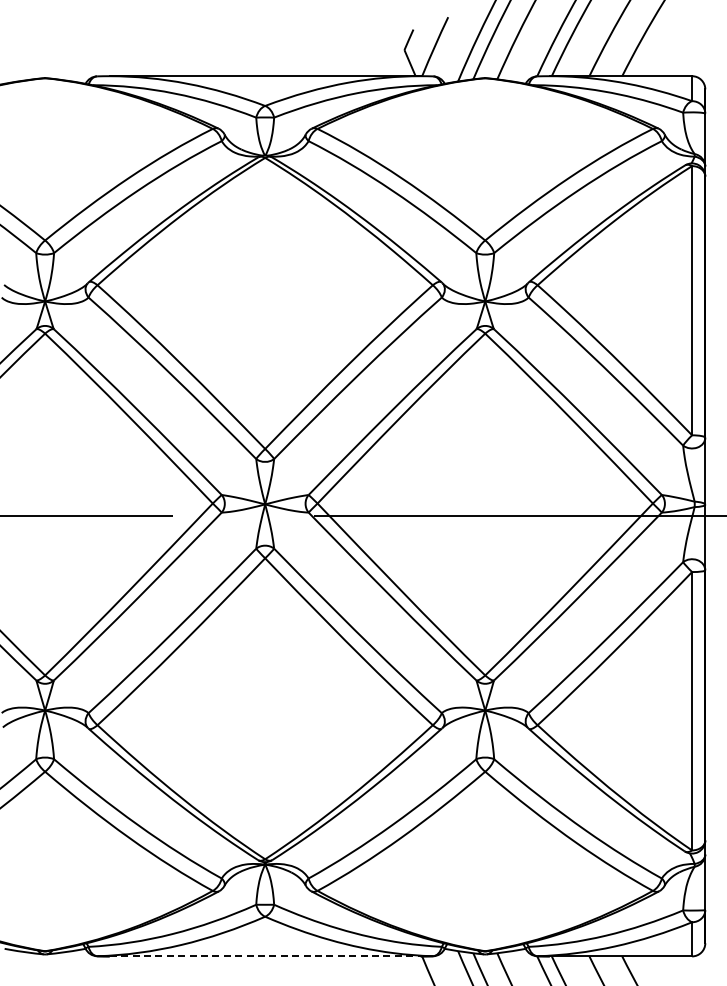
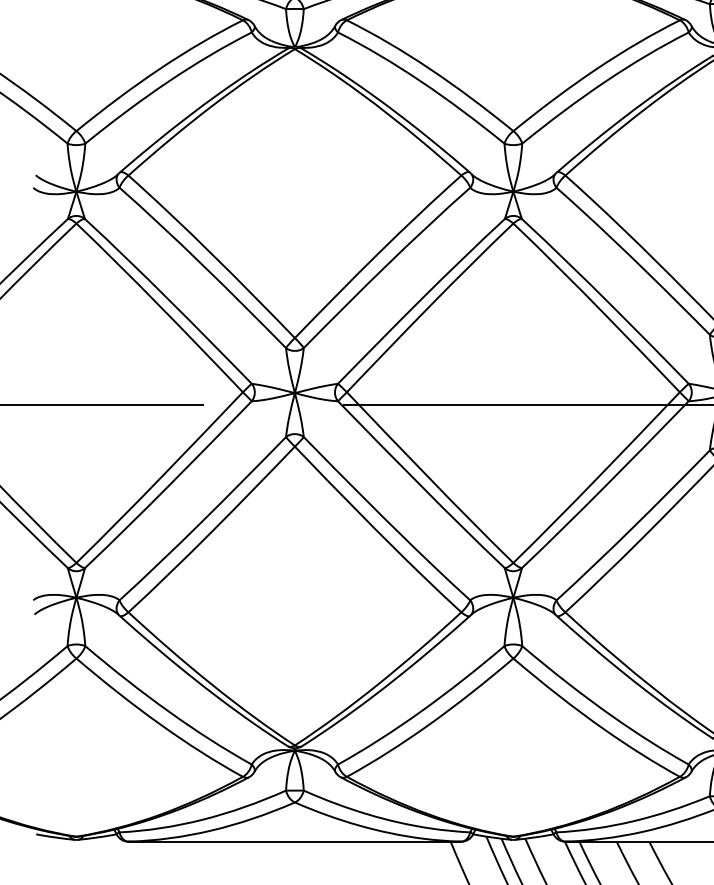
line: (265, 956) -> (295, 841), dashed -> solid

